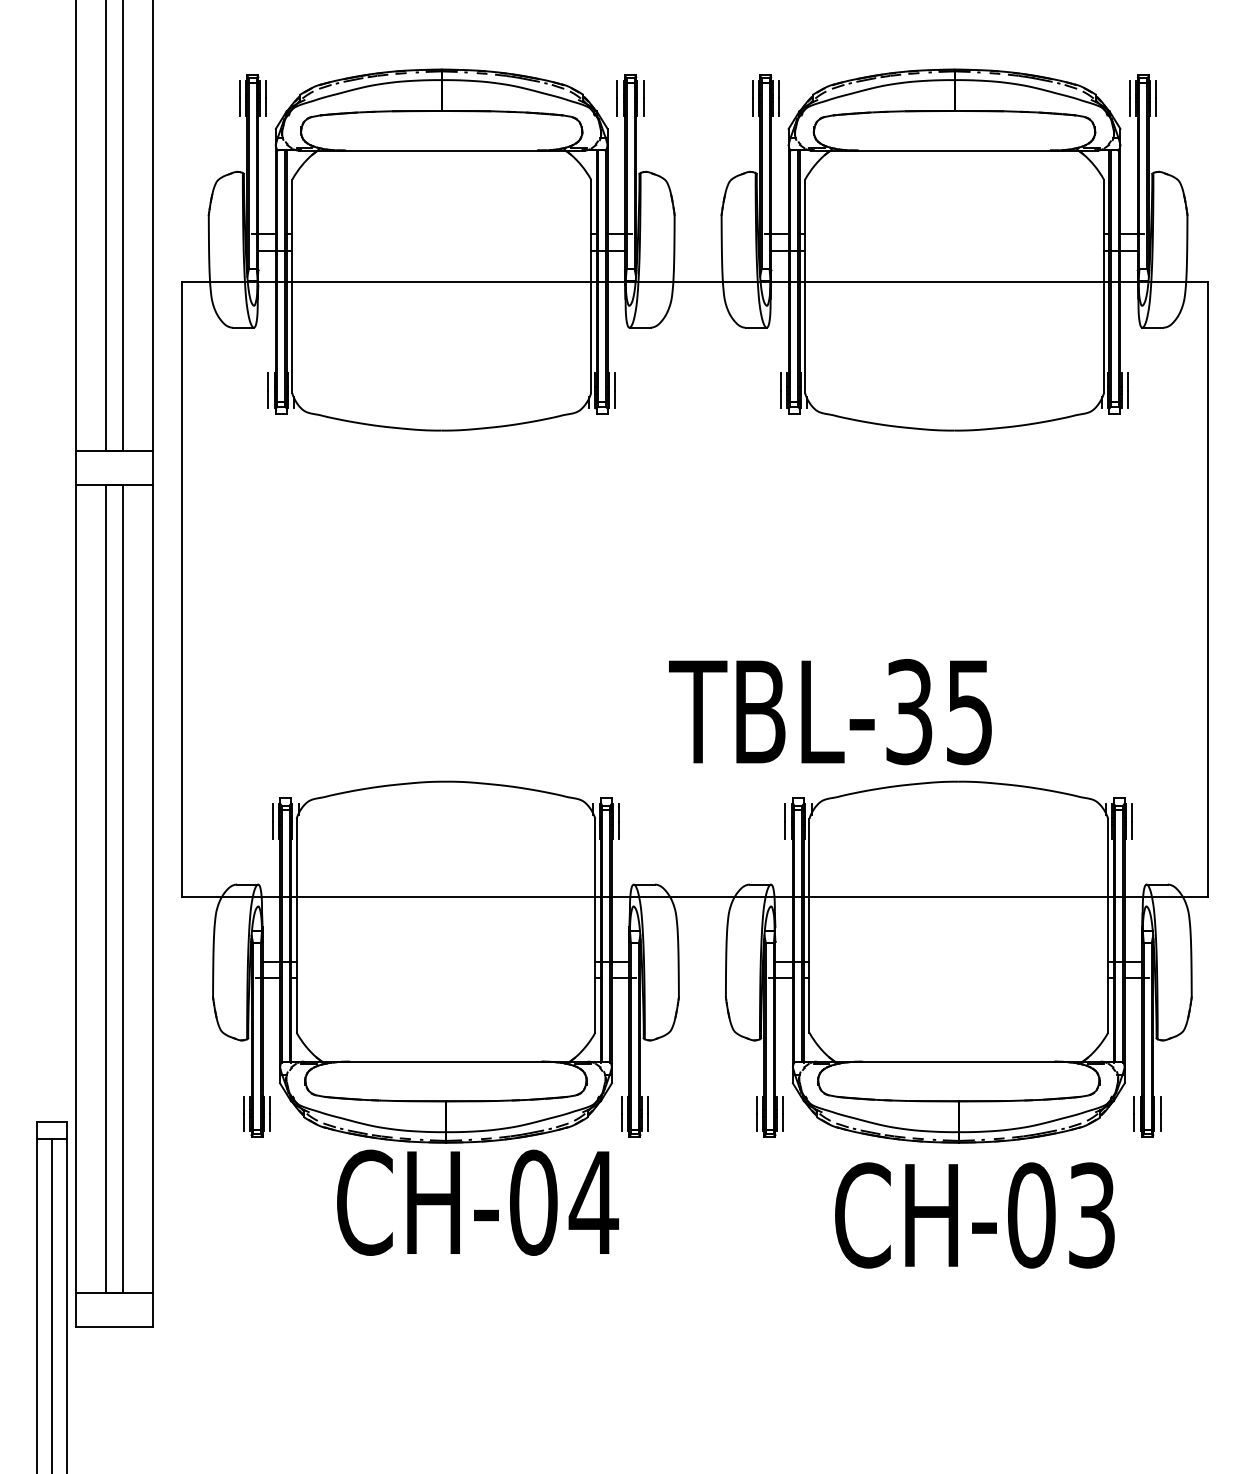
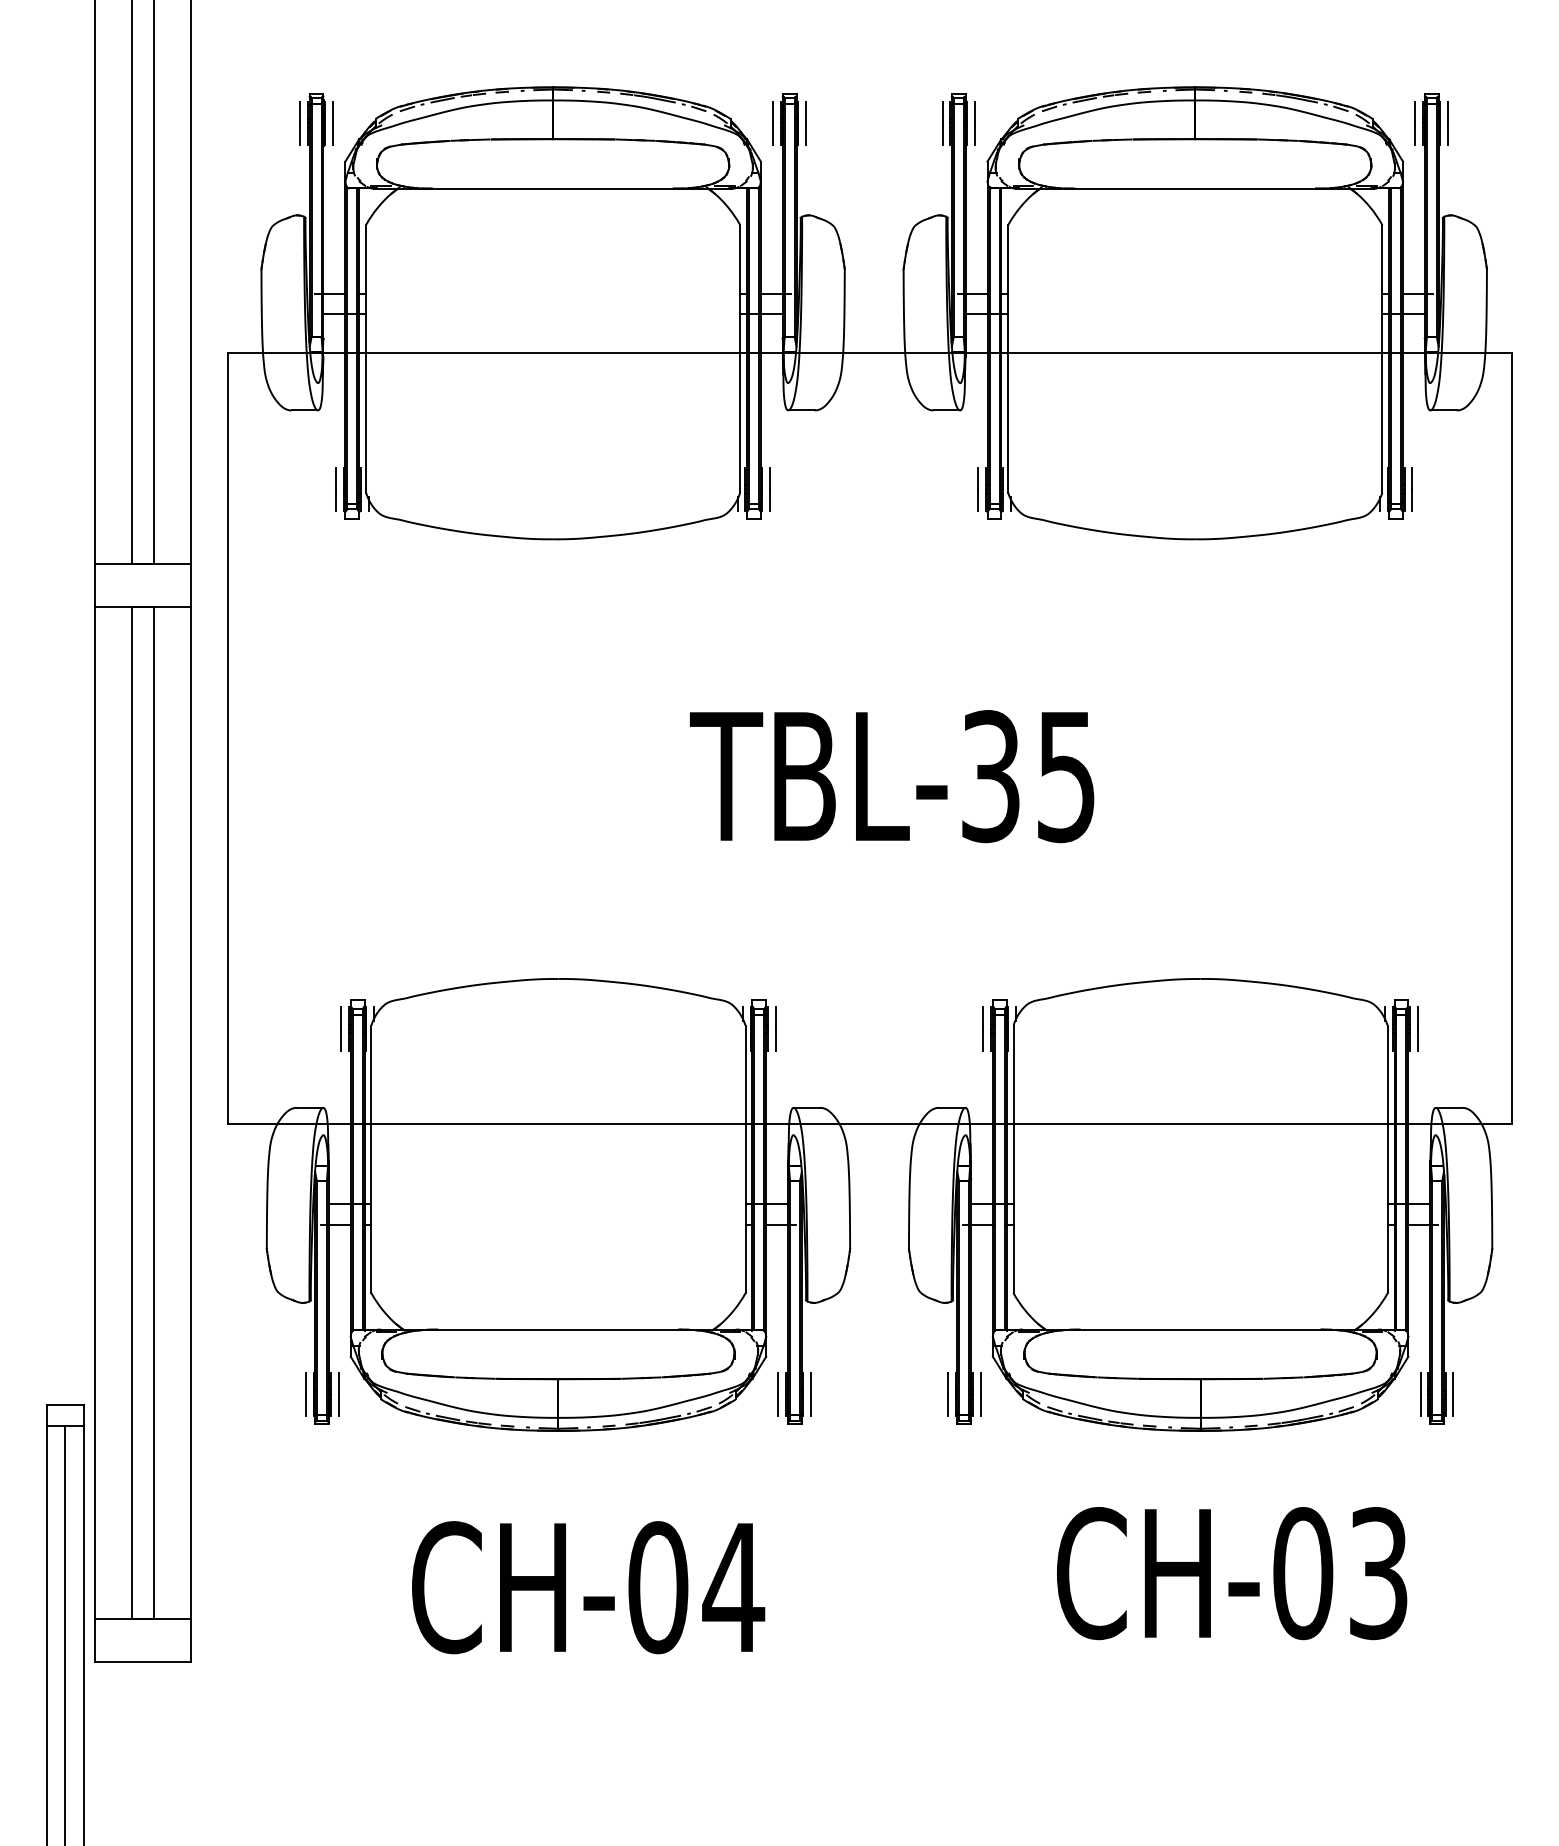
text: (830, 712) -> (892, 777), moved
text: (477, 1202) -> (587, 1587), moved
text: (974, 1215) -> (1231, 1573), moved

